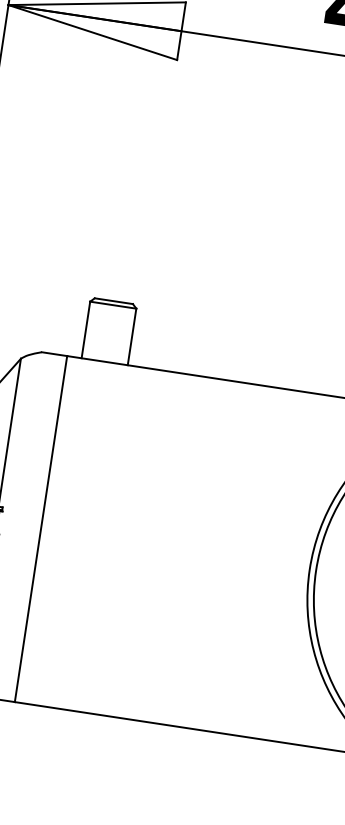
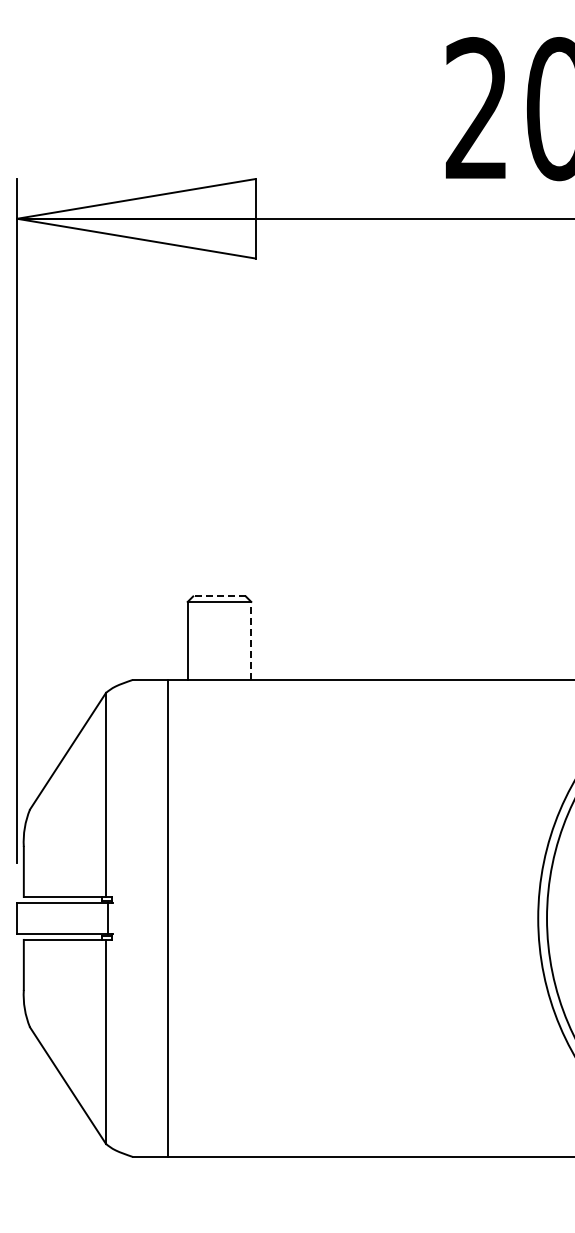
line: (113, 301) -> (219, 596), solid -> dashed
line: (132, 336) -> (251, 640), solid -> dashed

